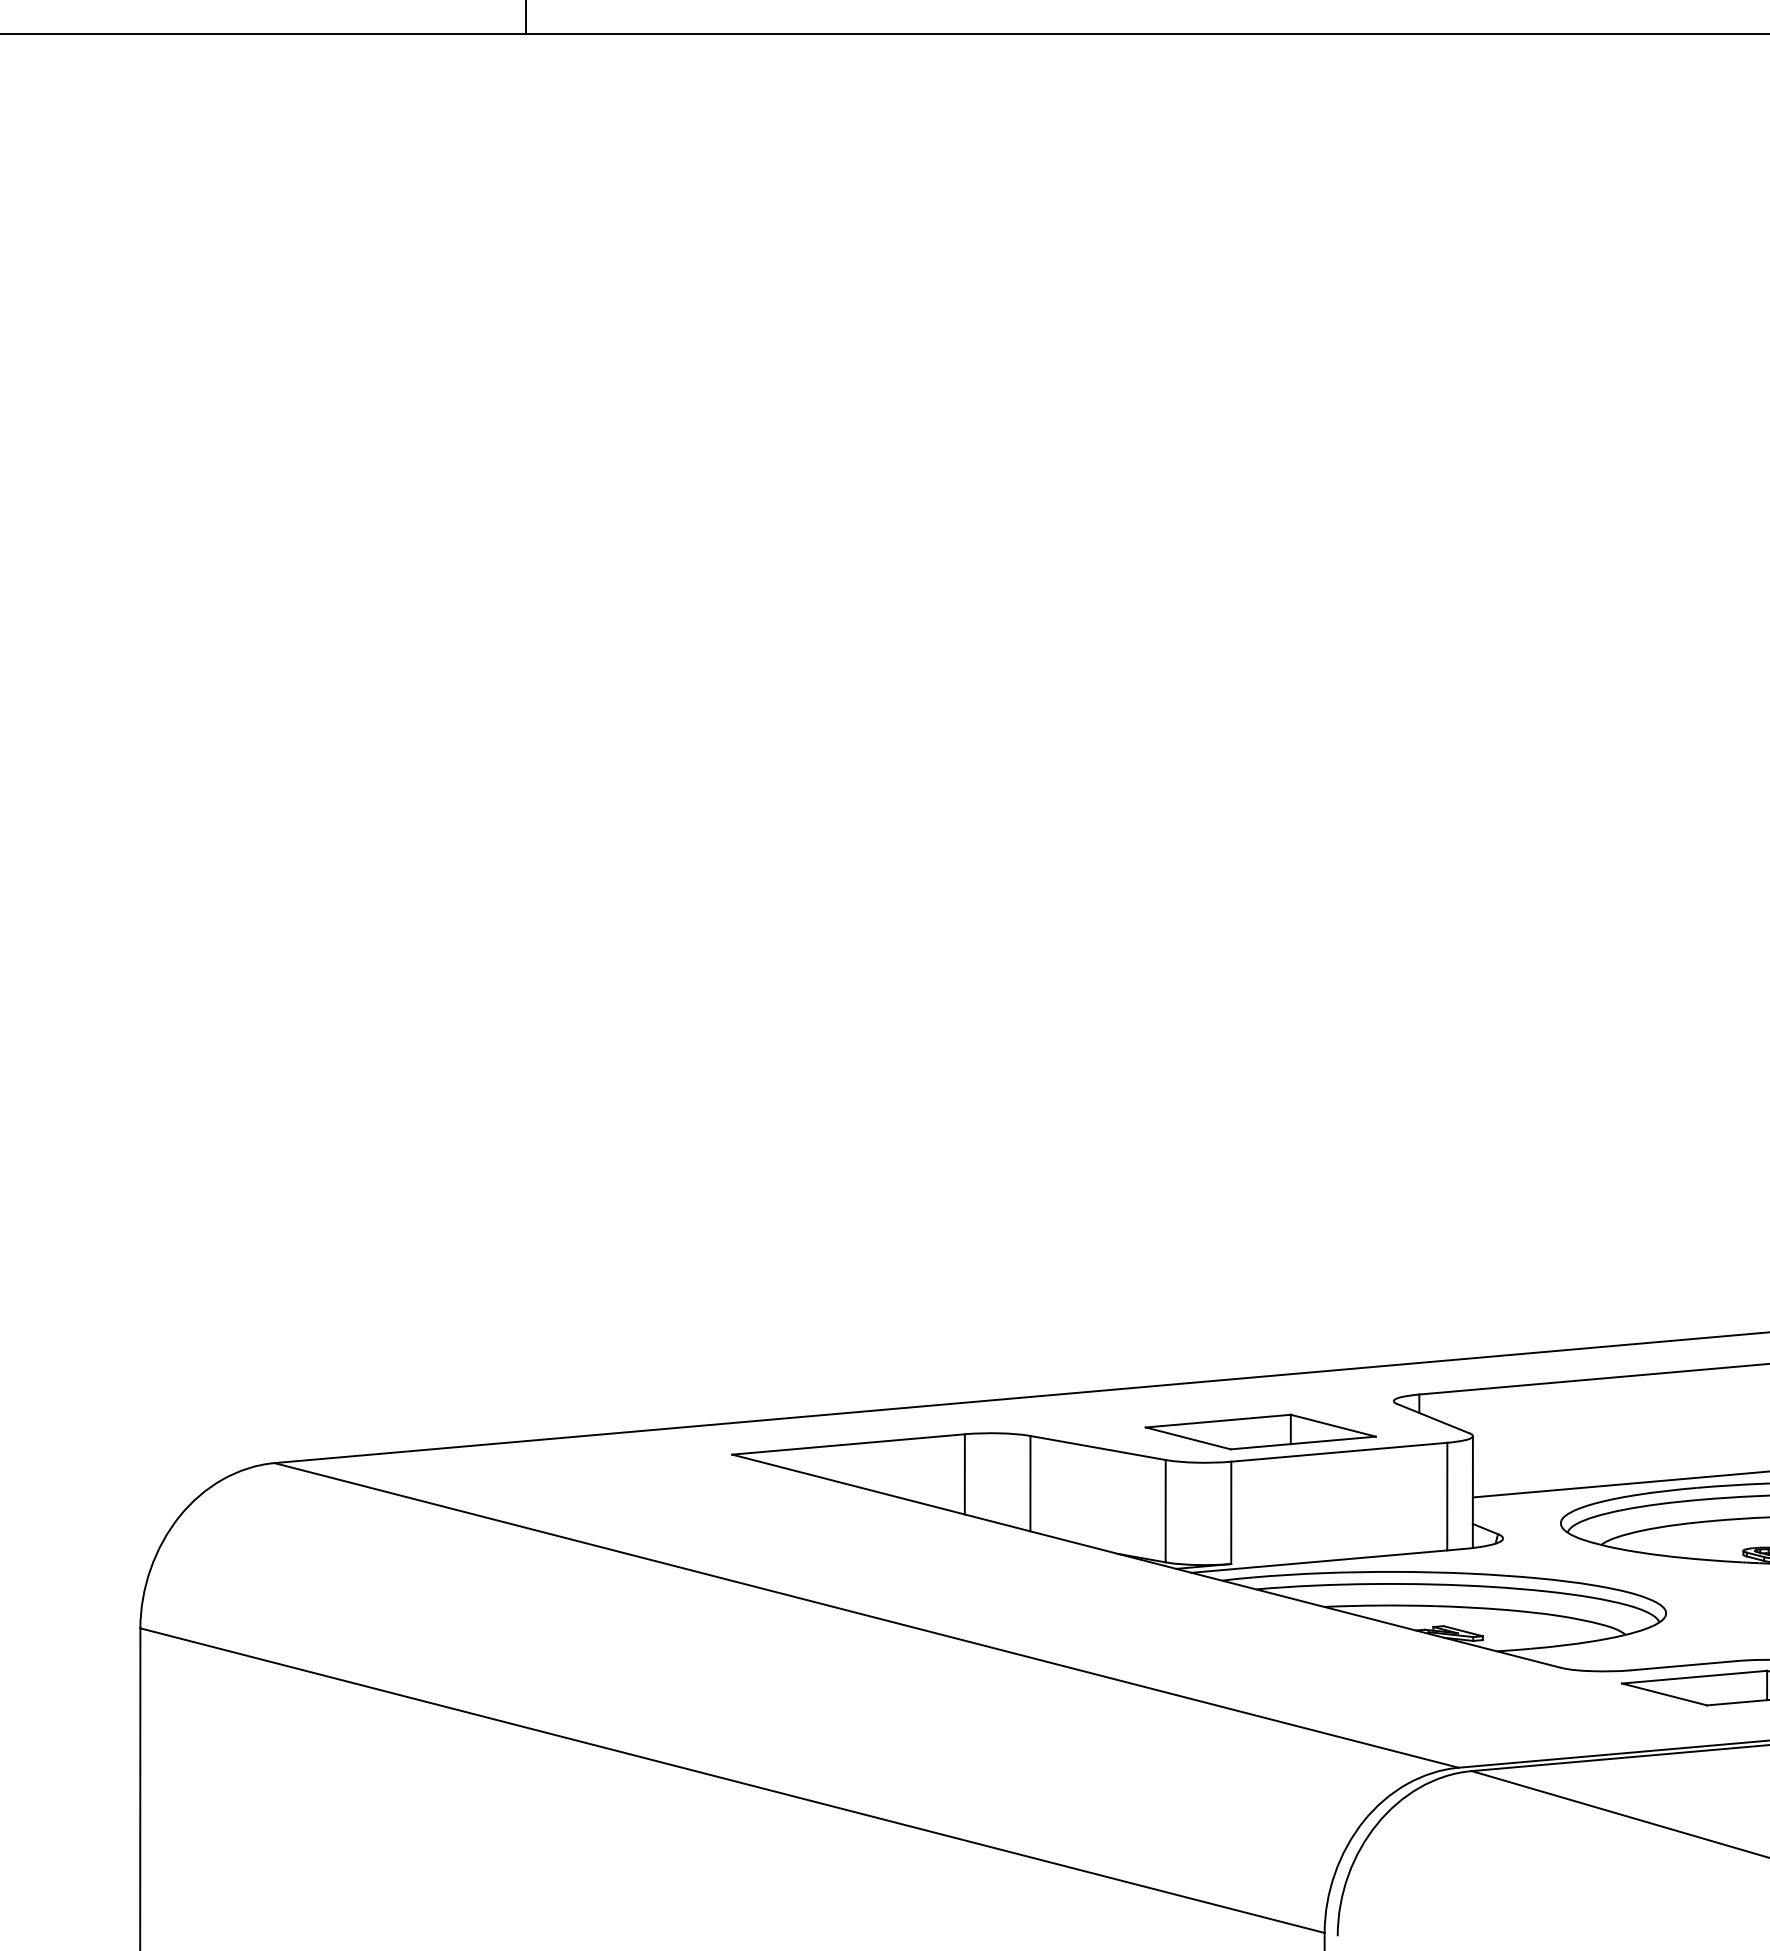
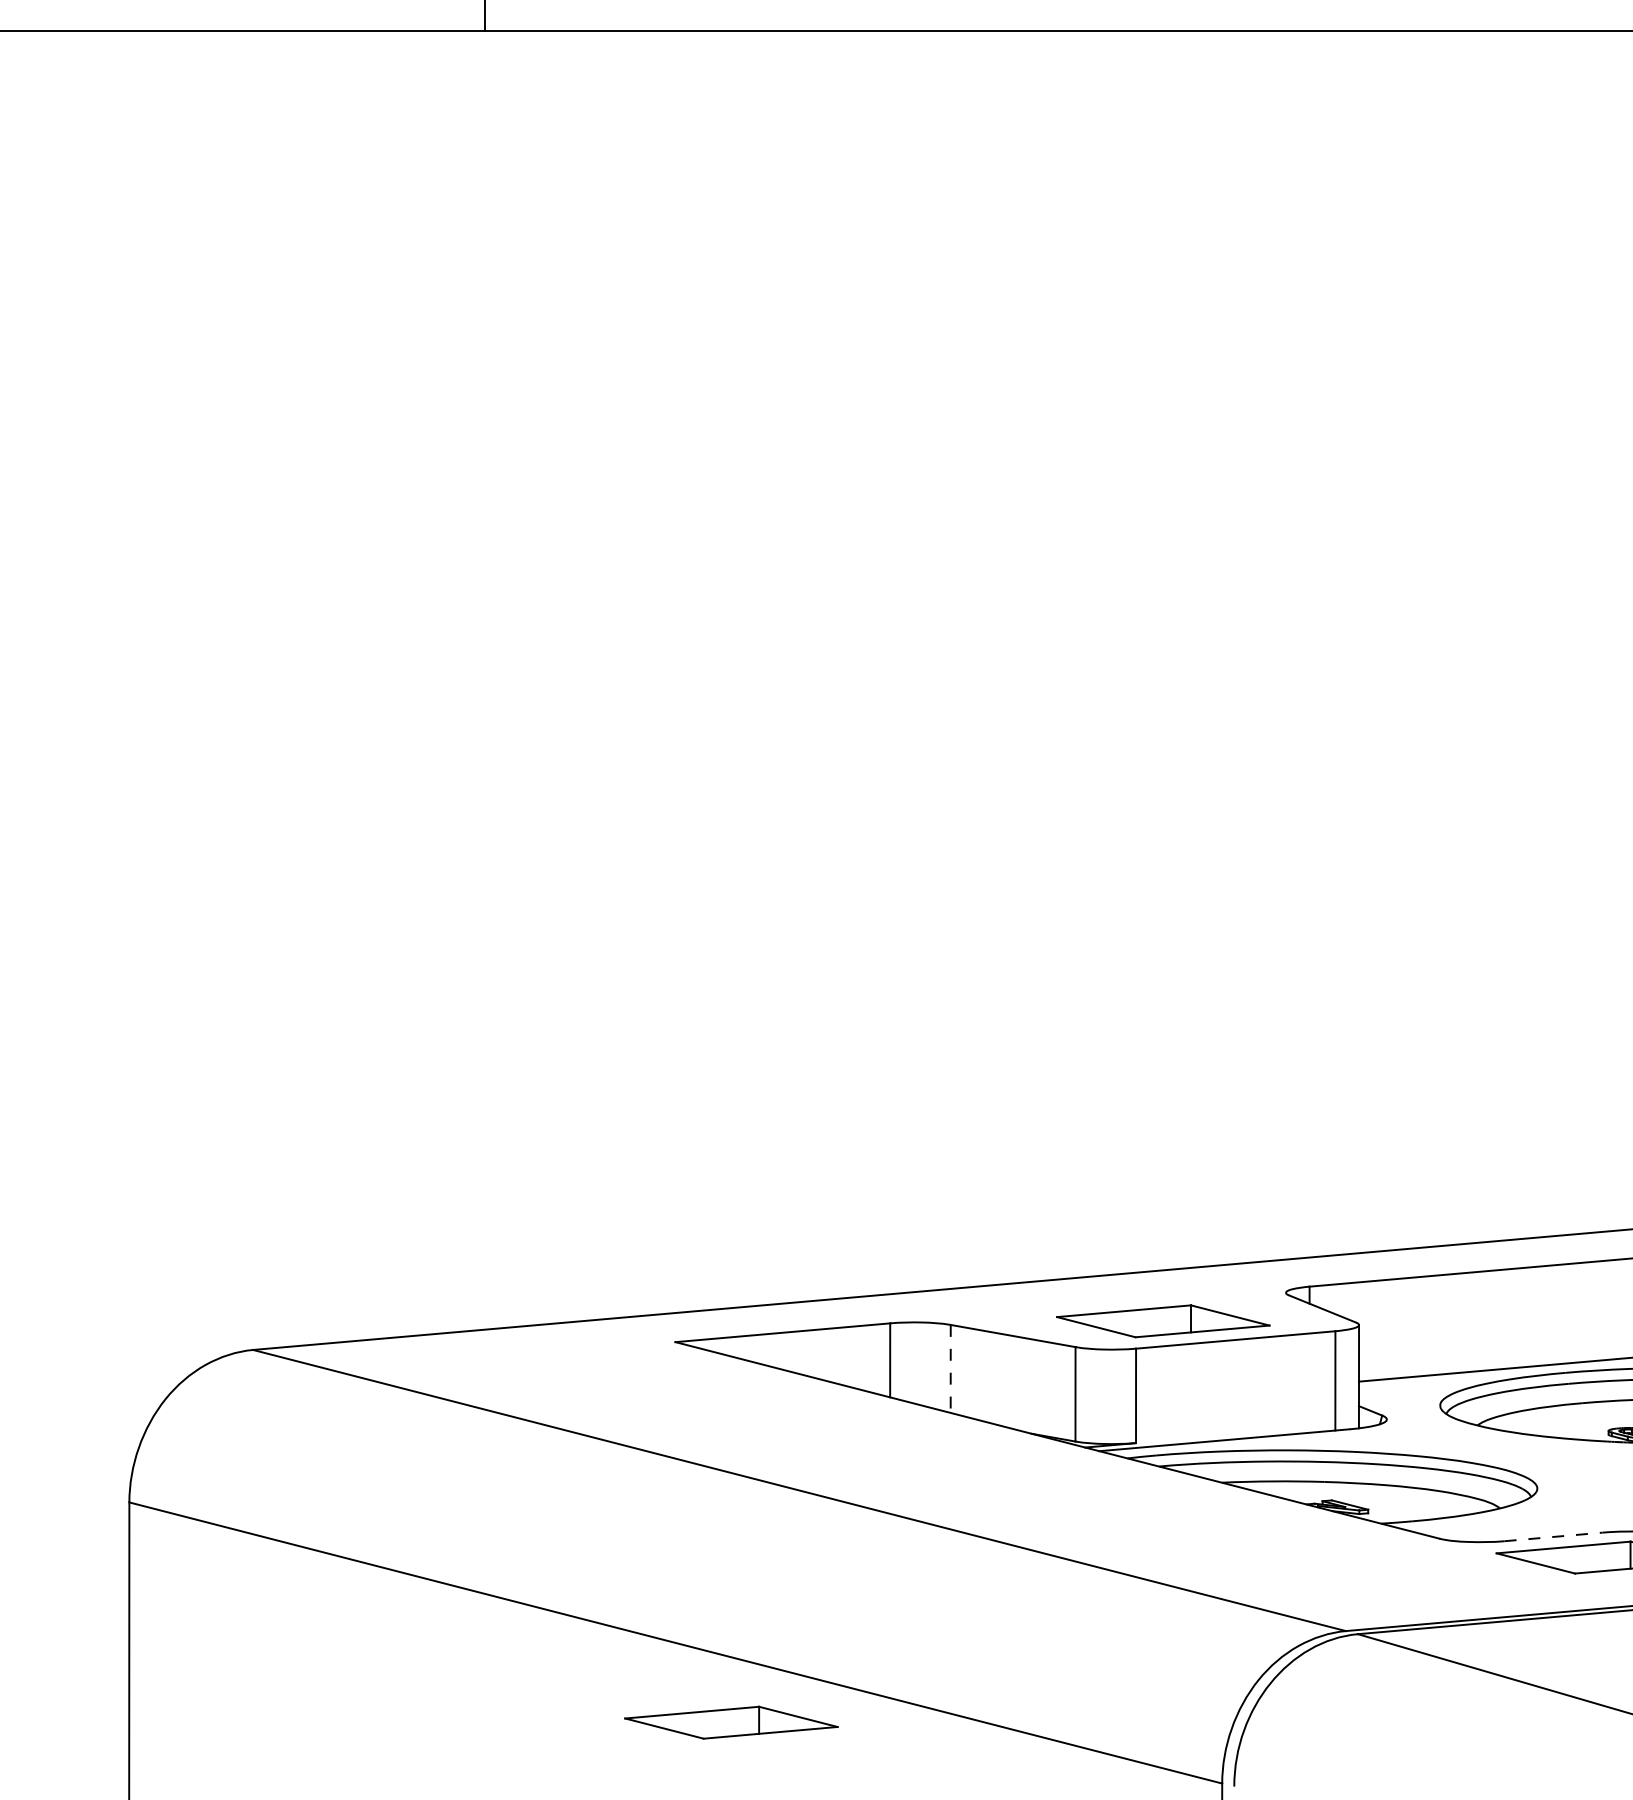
line: (1030, 1483) -> (950, 1368), solid -> dashed
line: (1684, 1665) -> (1554, 1536), solid -> dashed
part: (792, 1866) -> (731, 1722), added

